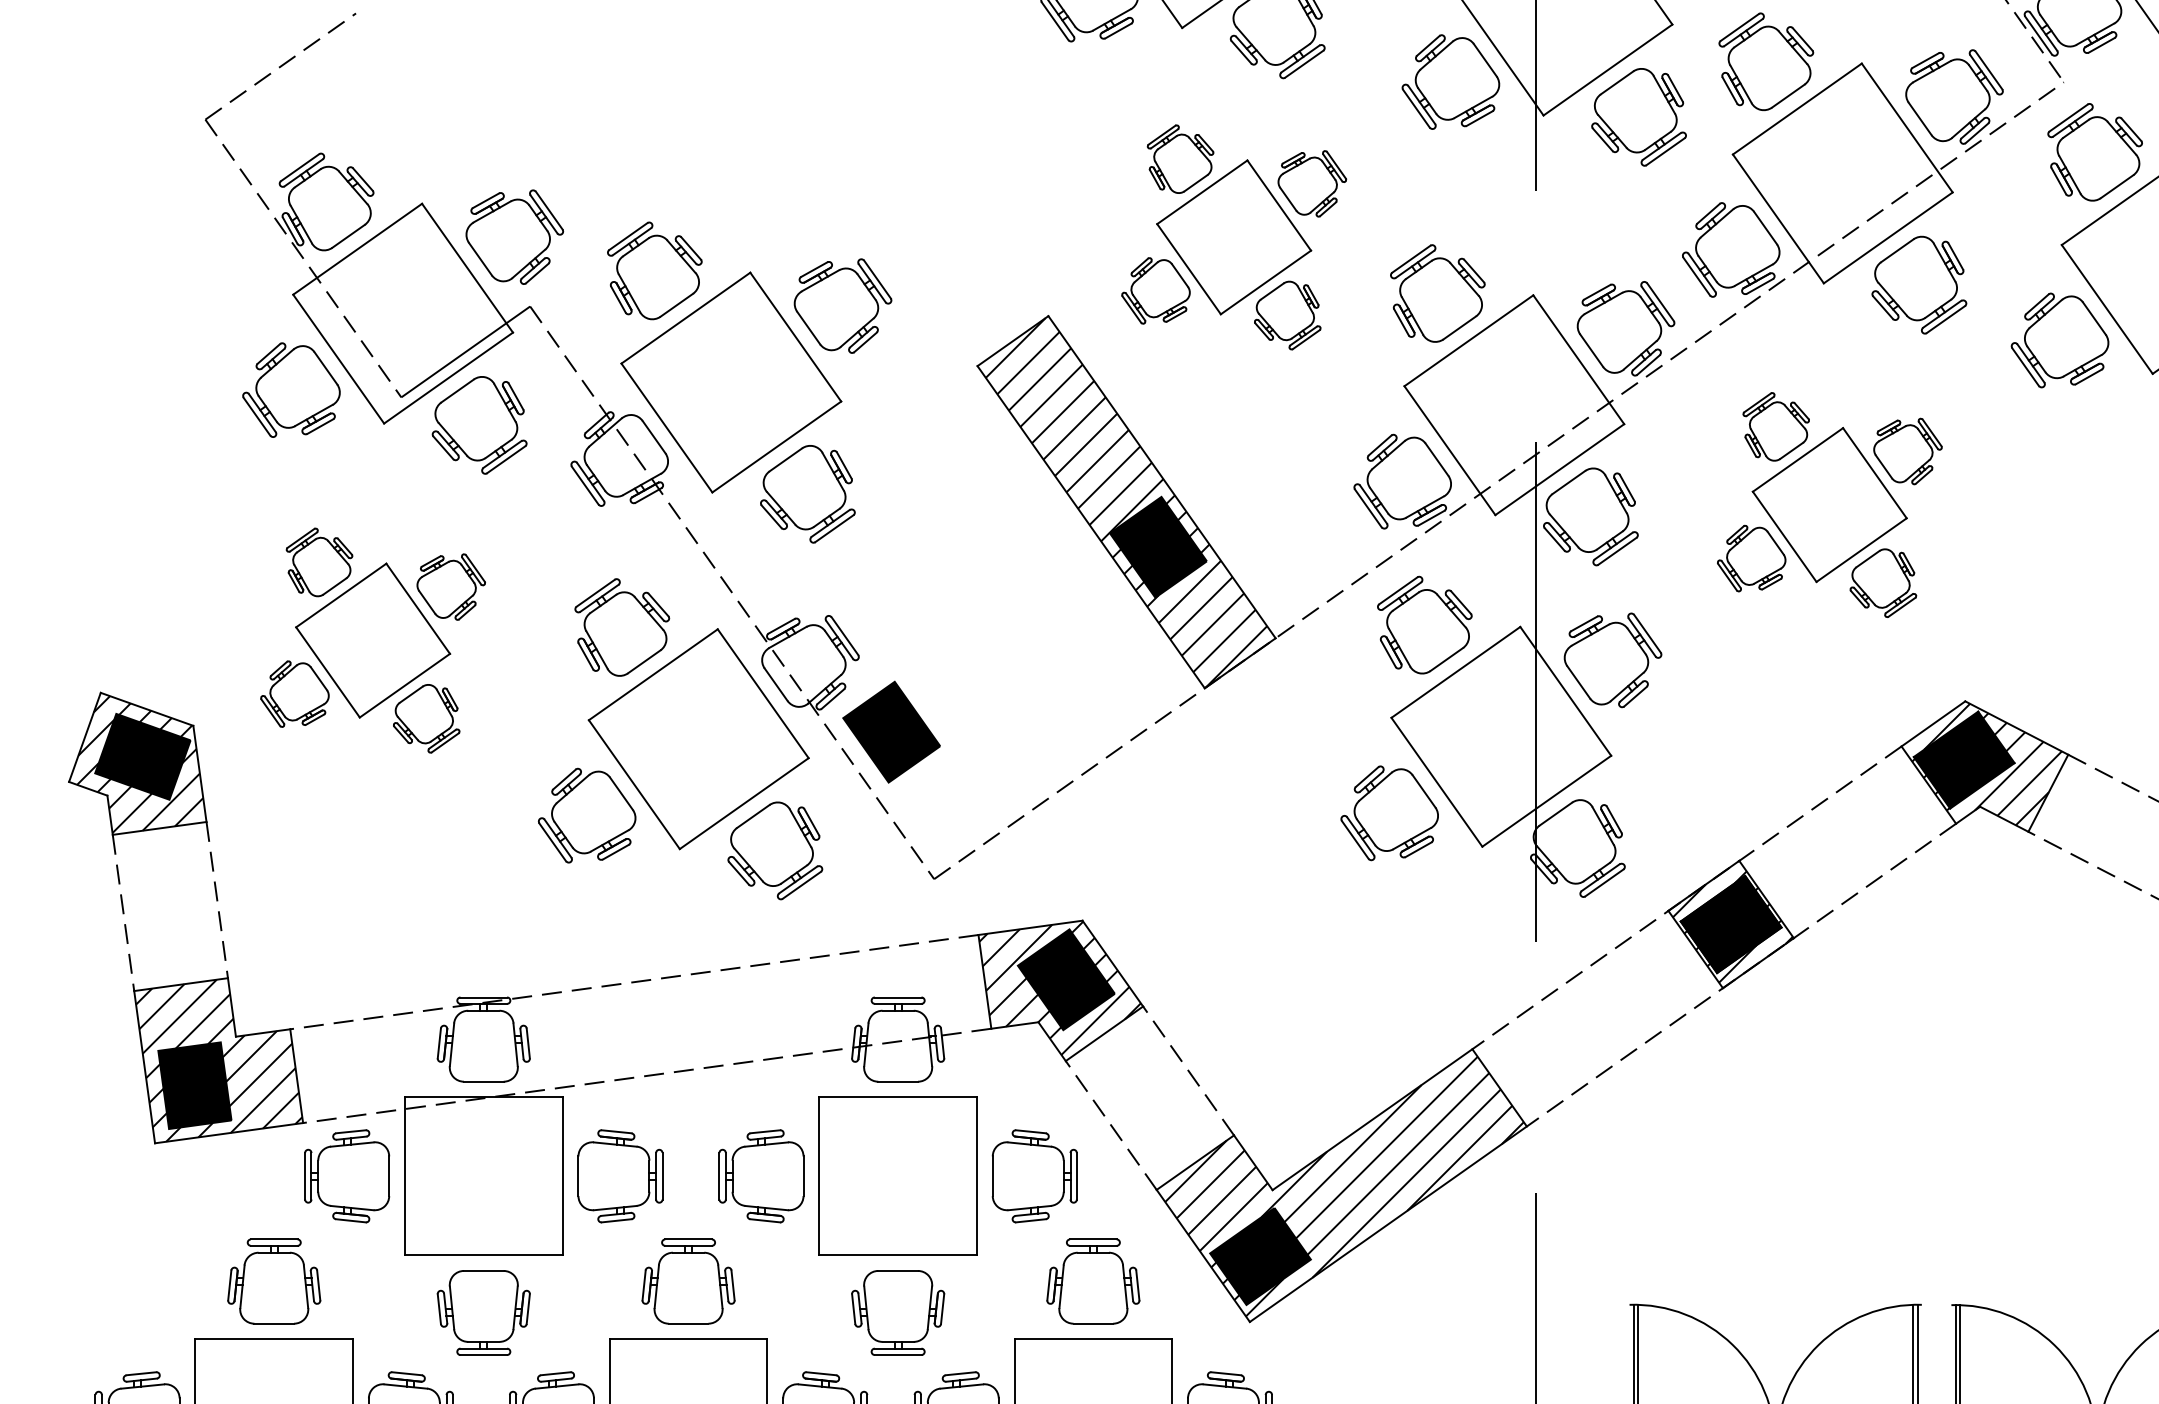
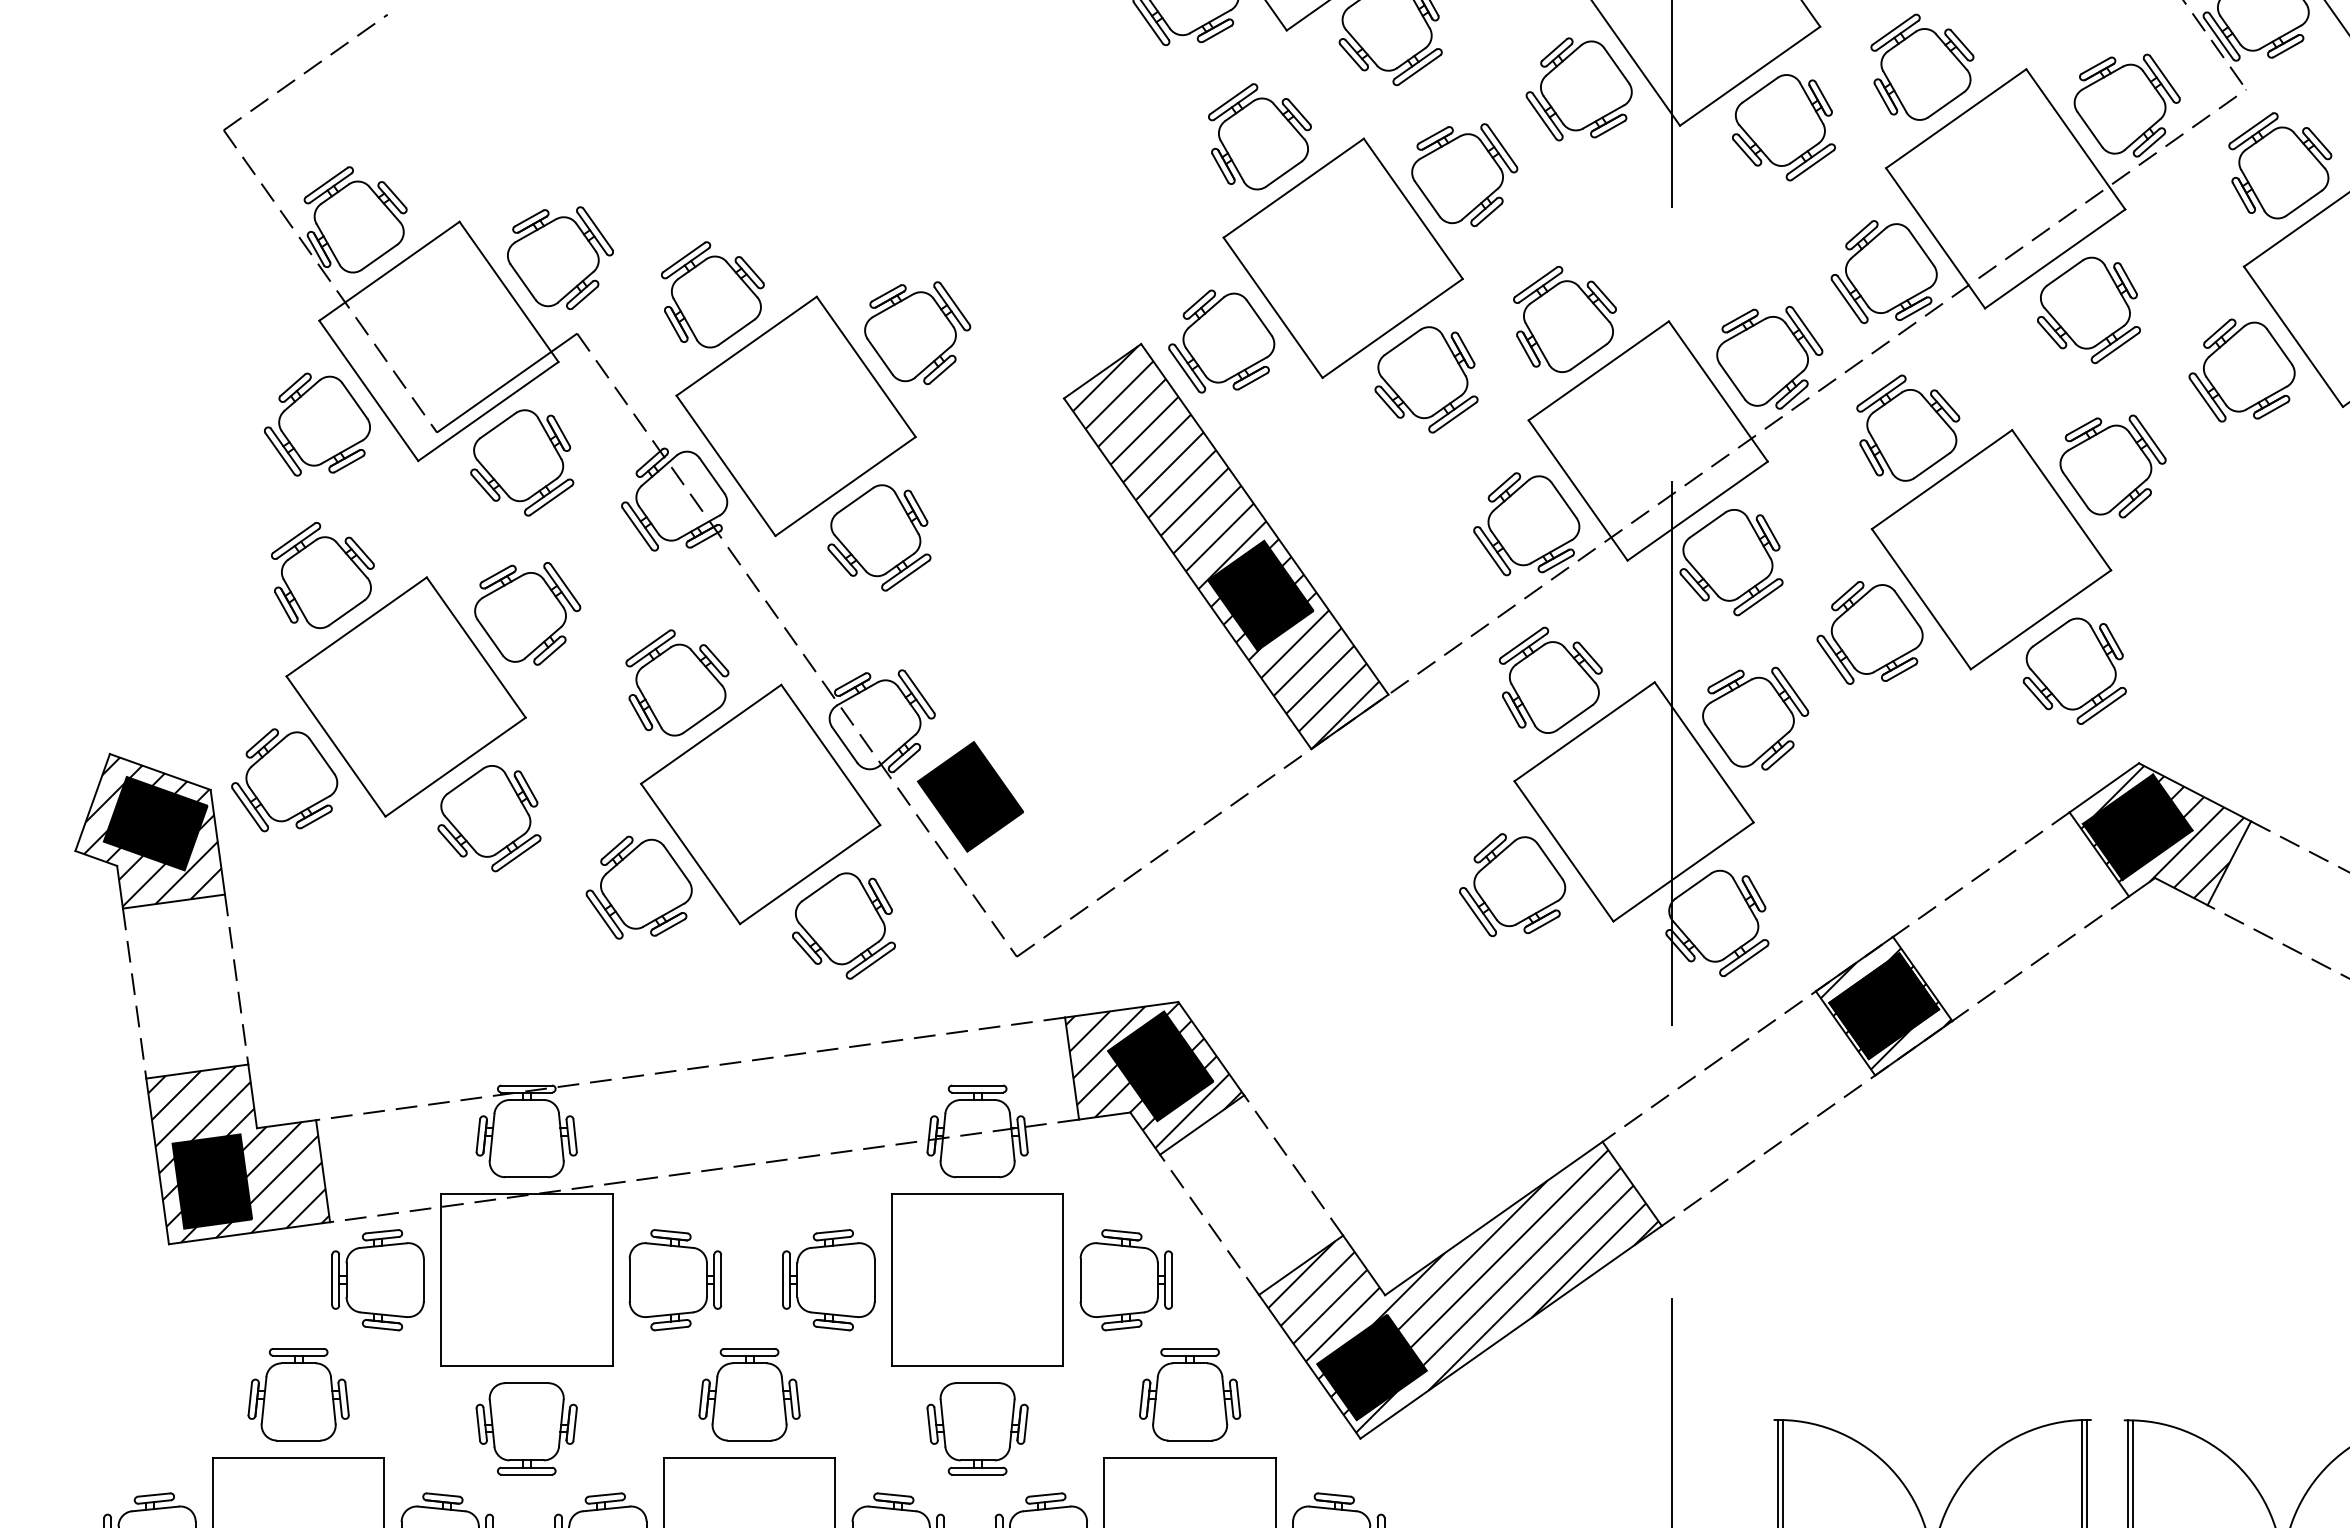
part: (1234, 237) -> (1343, 258), size x1.43
part: (1829, 504) -> (1991, 549), size x1.43
part: (373, 640) -> (406, 697), size x1.43

